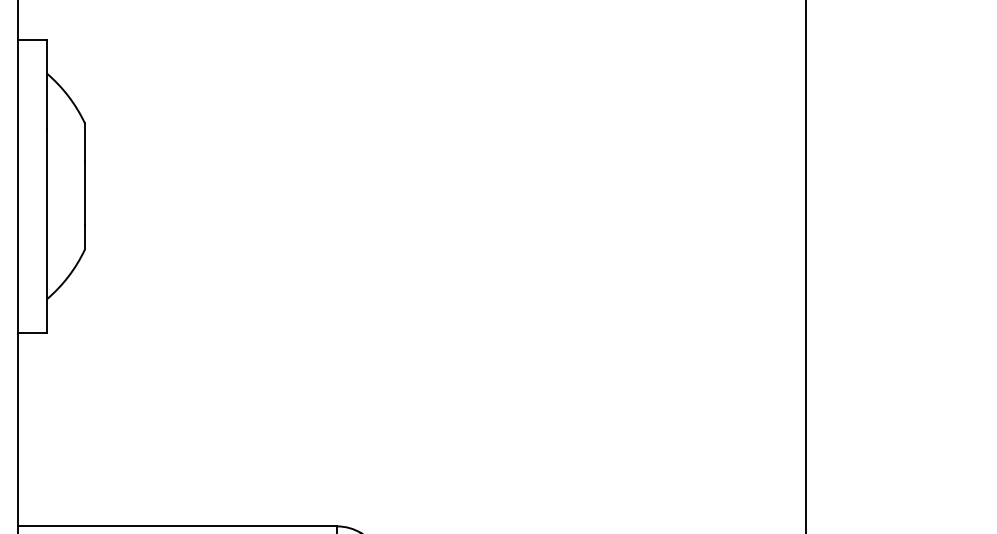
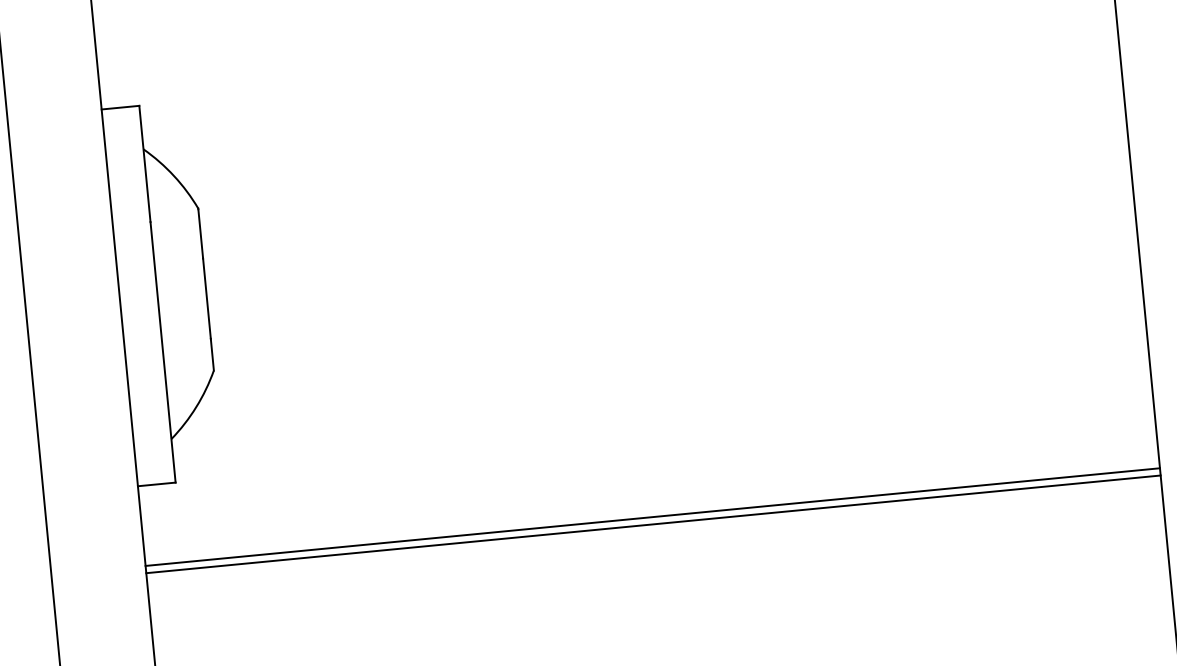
line: (411, 394) -> (651, 516), added
line: (411, 400) -> (652, 524), added

